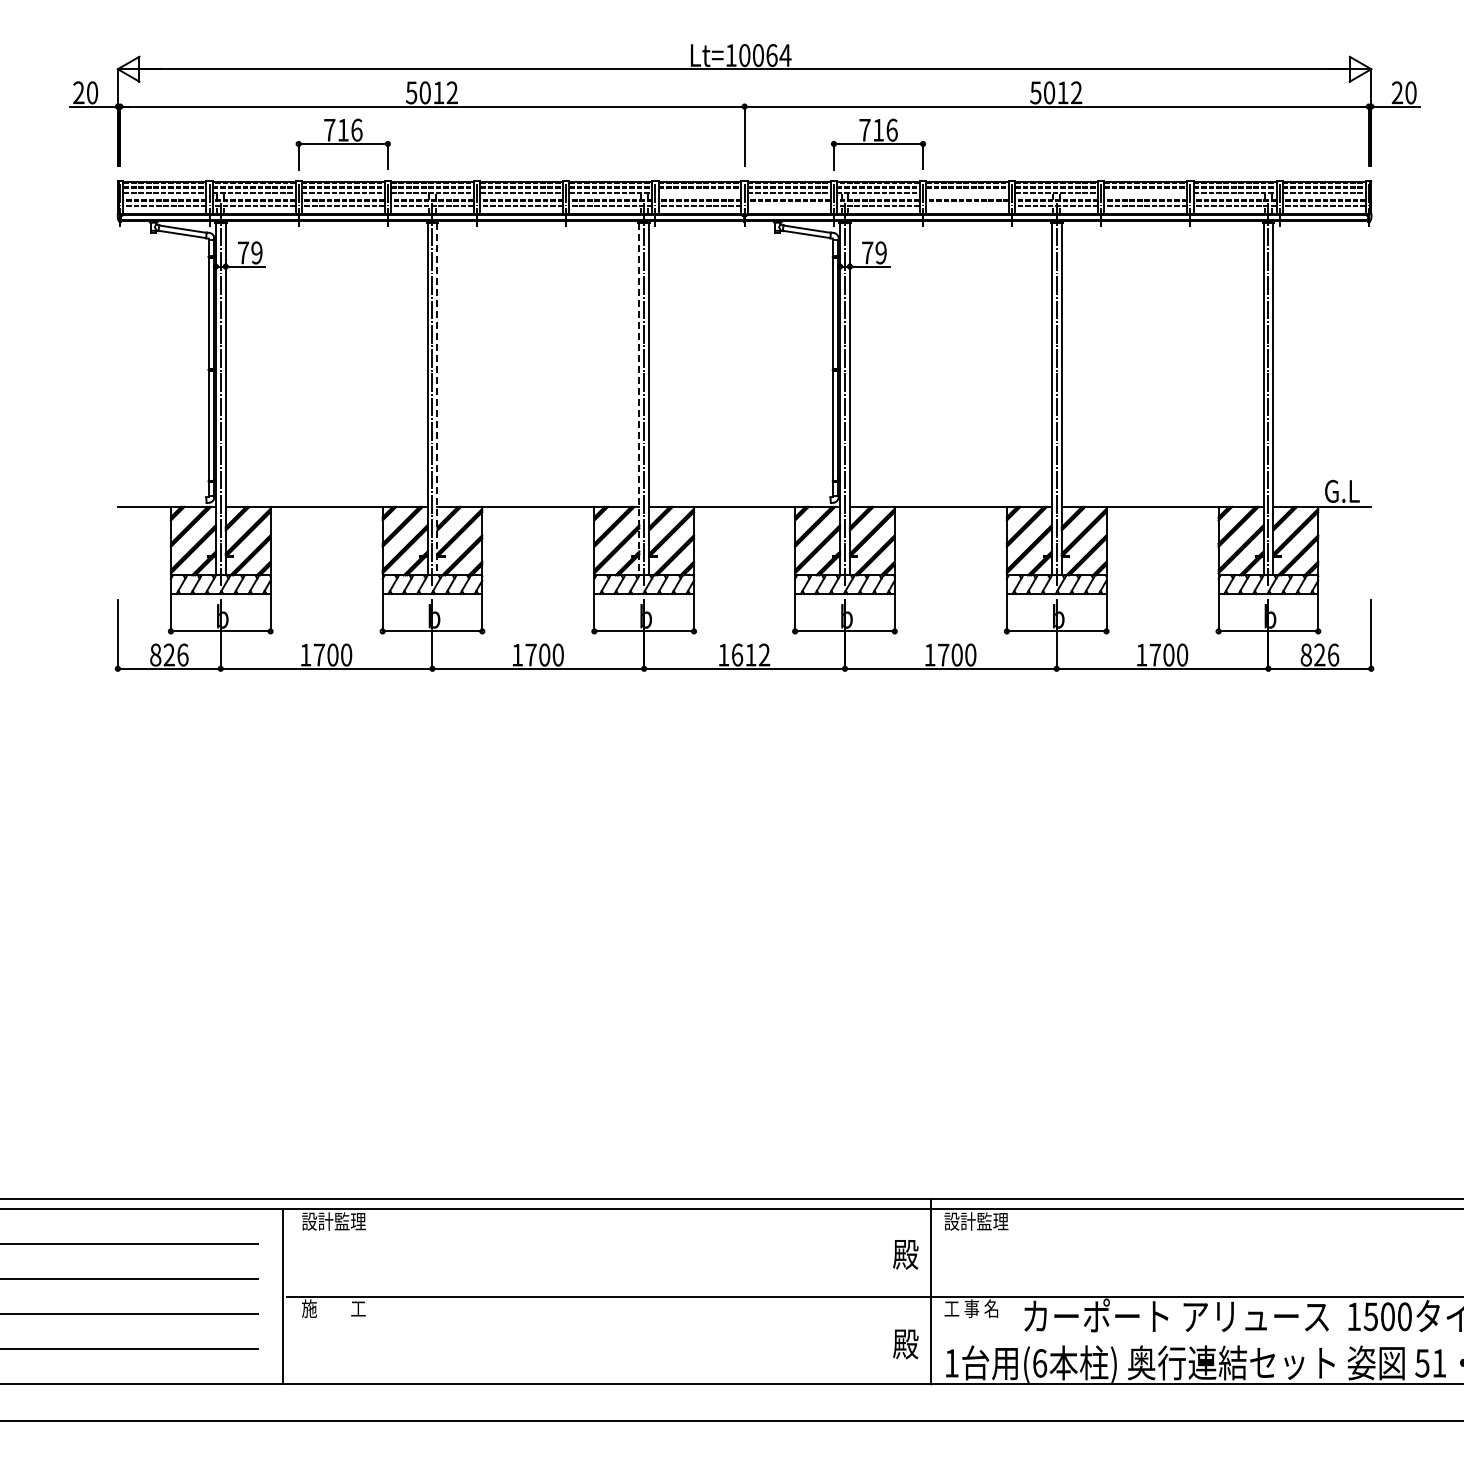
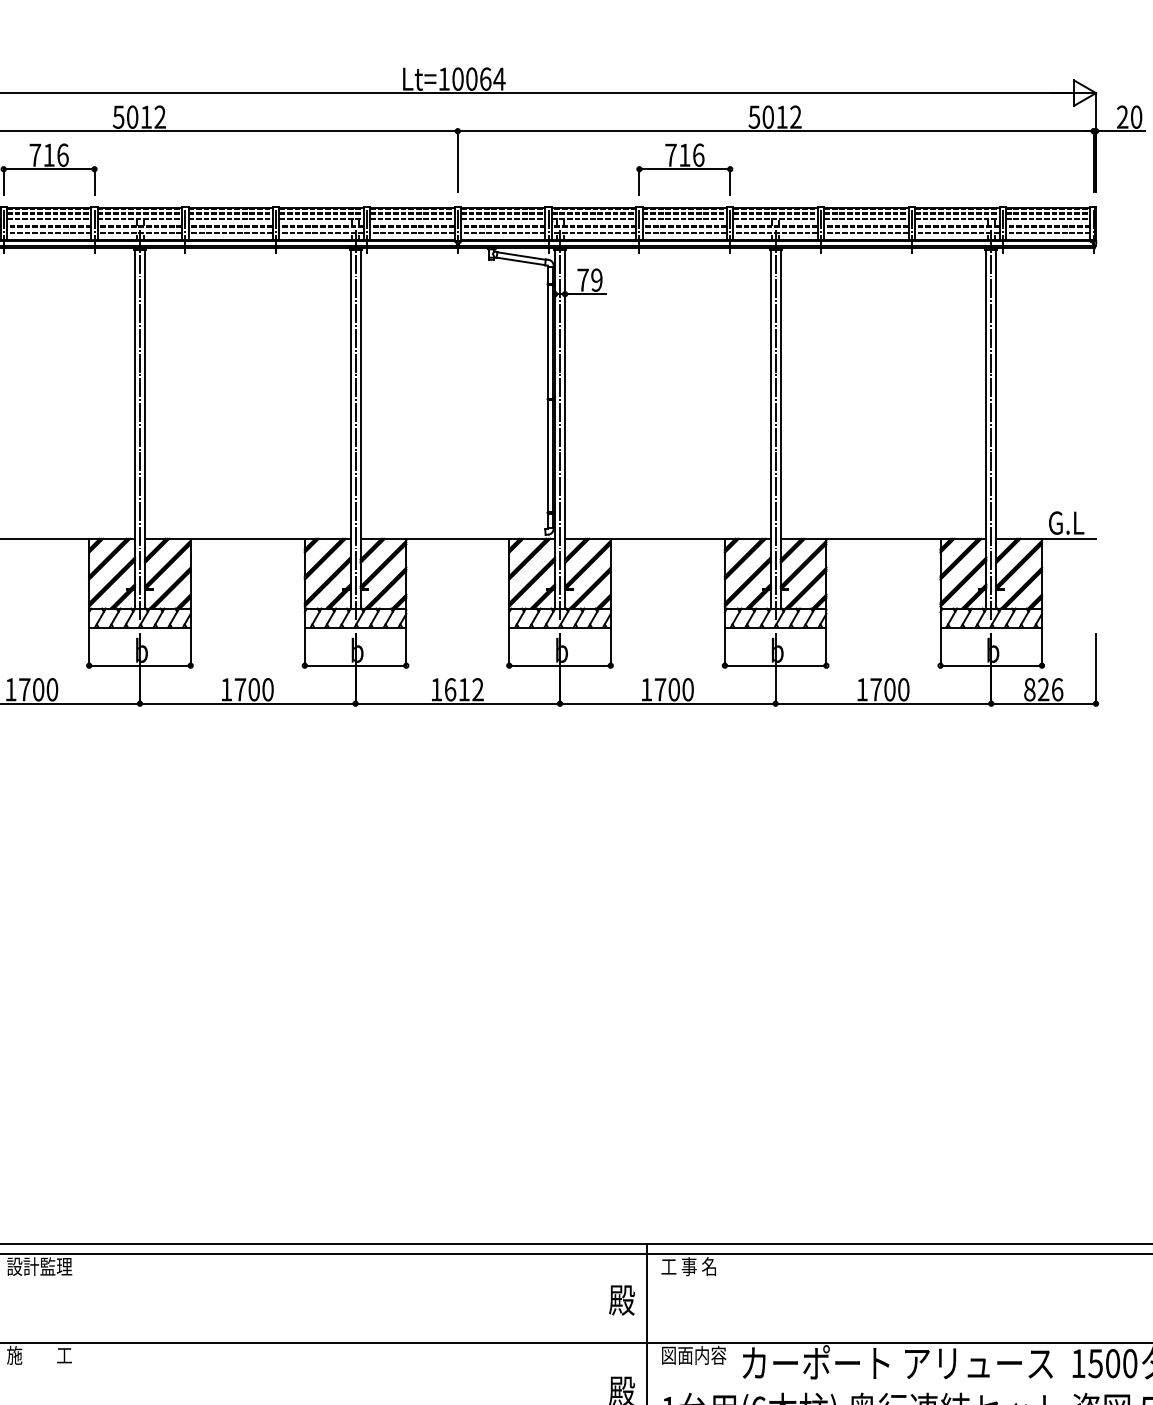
part: (878, 144) -> (684, 169), moved
line: (699, 193) -> (411, 219), added
line: (967, 193) -> (684, 219), added
line: (1145, 193) -> (866, 219), added
line: (788, 206) -> (502, 232), added
line: (967, 206) -> (684, 232), added
line: (437, 399) -> (145, 429), dashed -> solid
line: (639, 399) -> (350, 429), dashed -> solid
text: (976, 1221) -> (693, 1266), 設計監理 -> 工 事 名
text: (976, 1308) -> (693, 1355), 工 事 名 -> 図面内容

